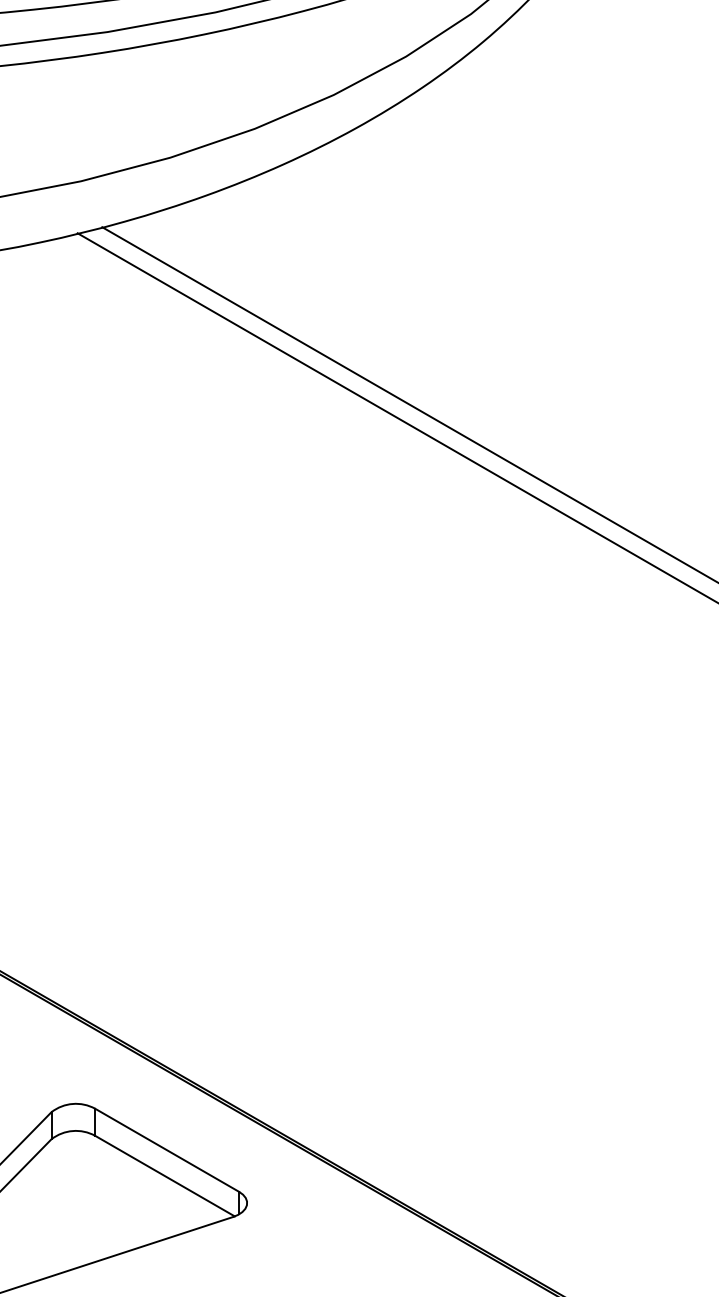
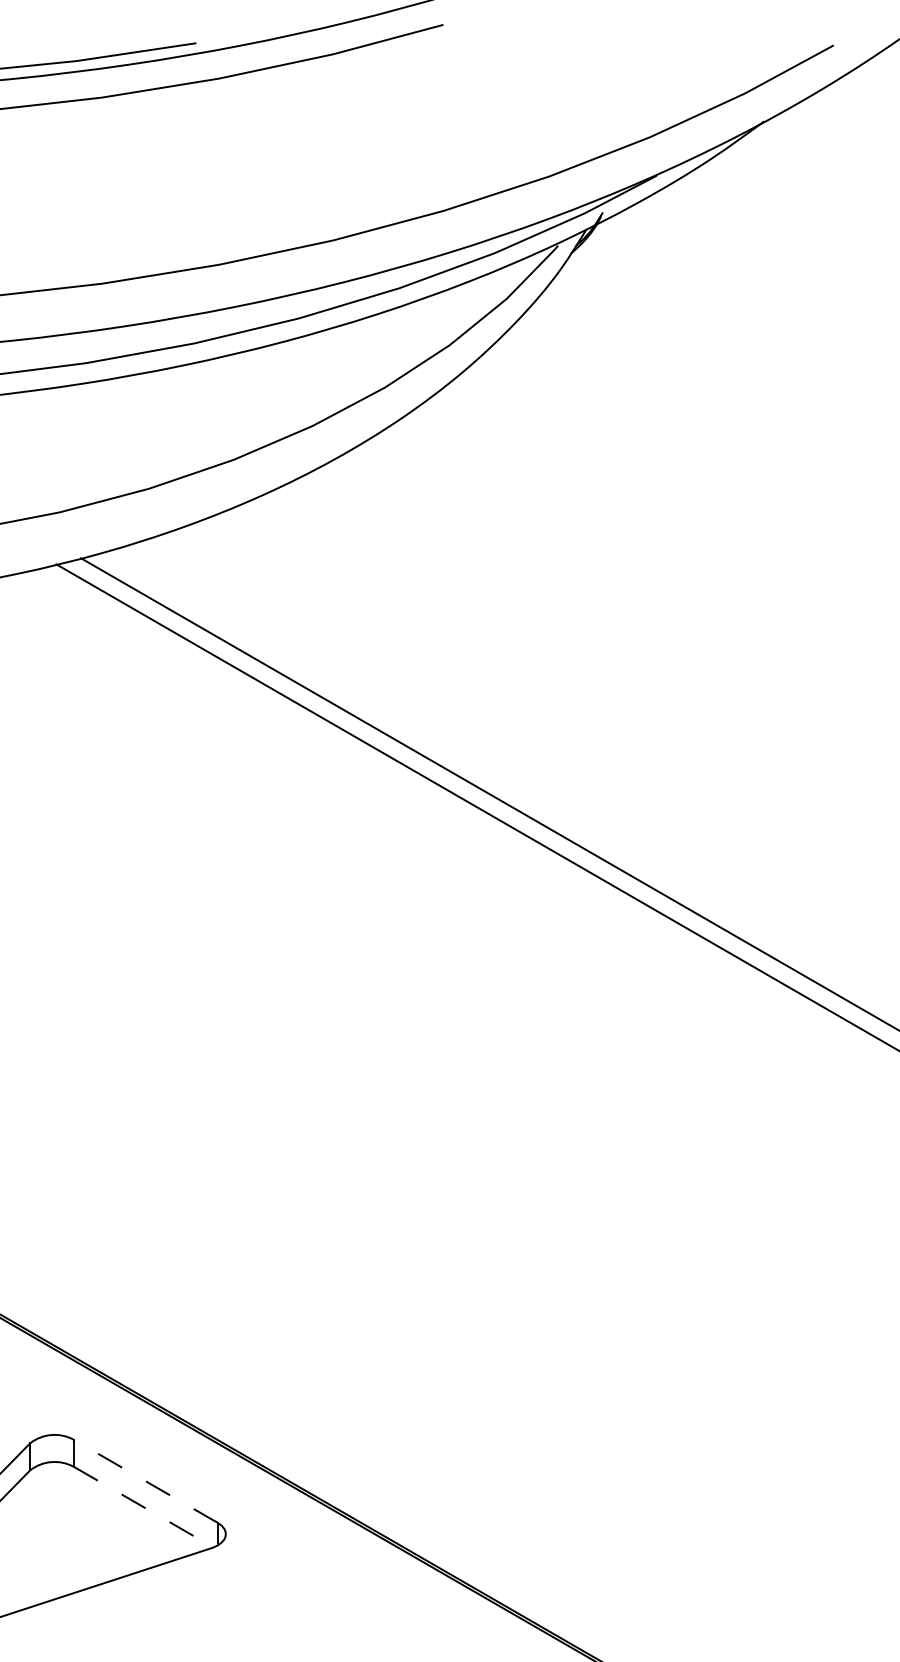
line: (166, 1150) -> (145, 1481), solid -> dashed
line: (164, 1176) -> (143, 1507), solid -> dashed

